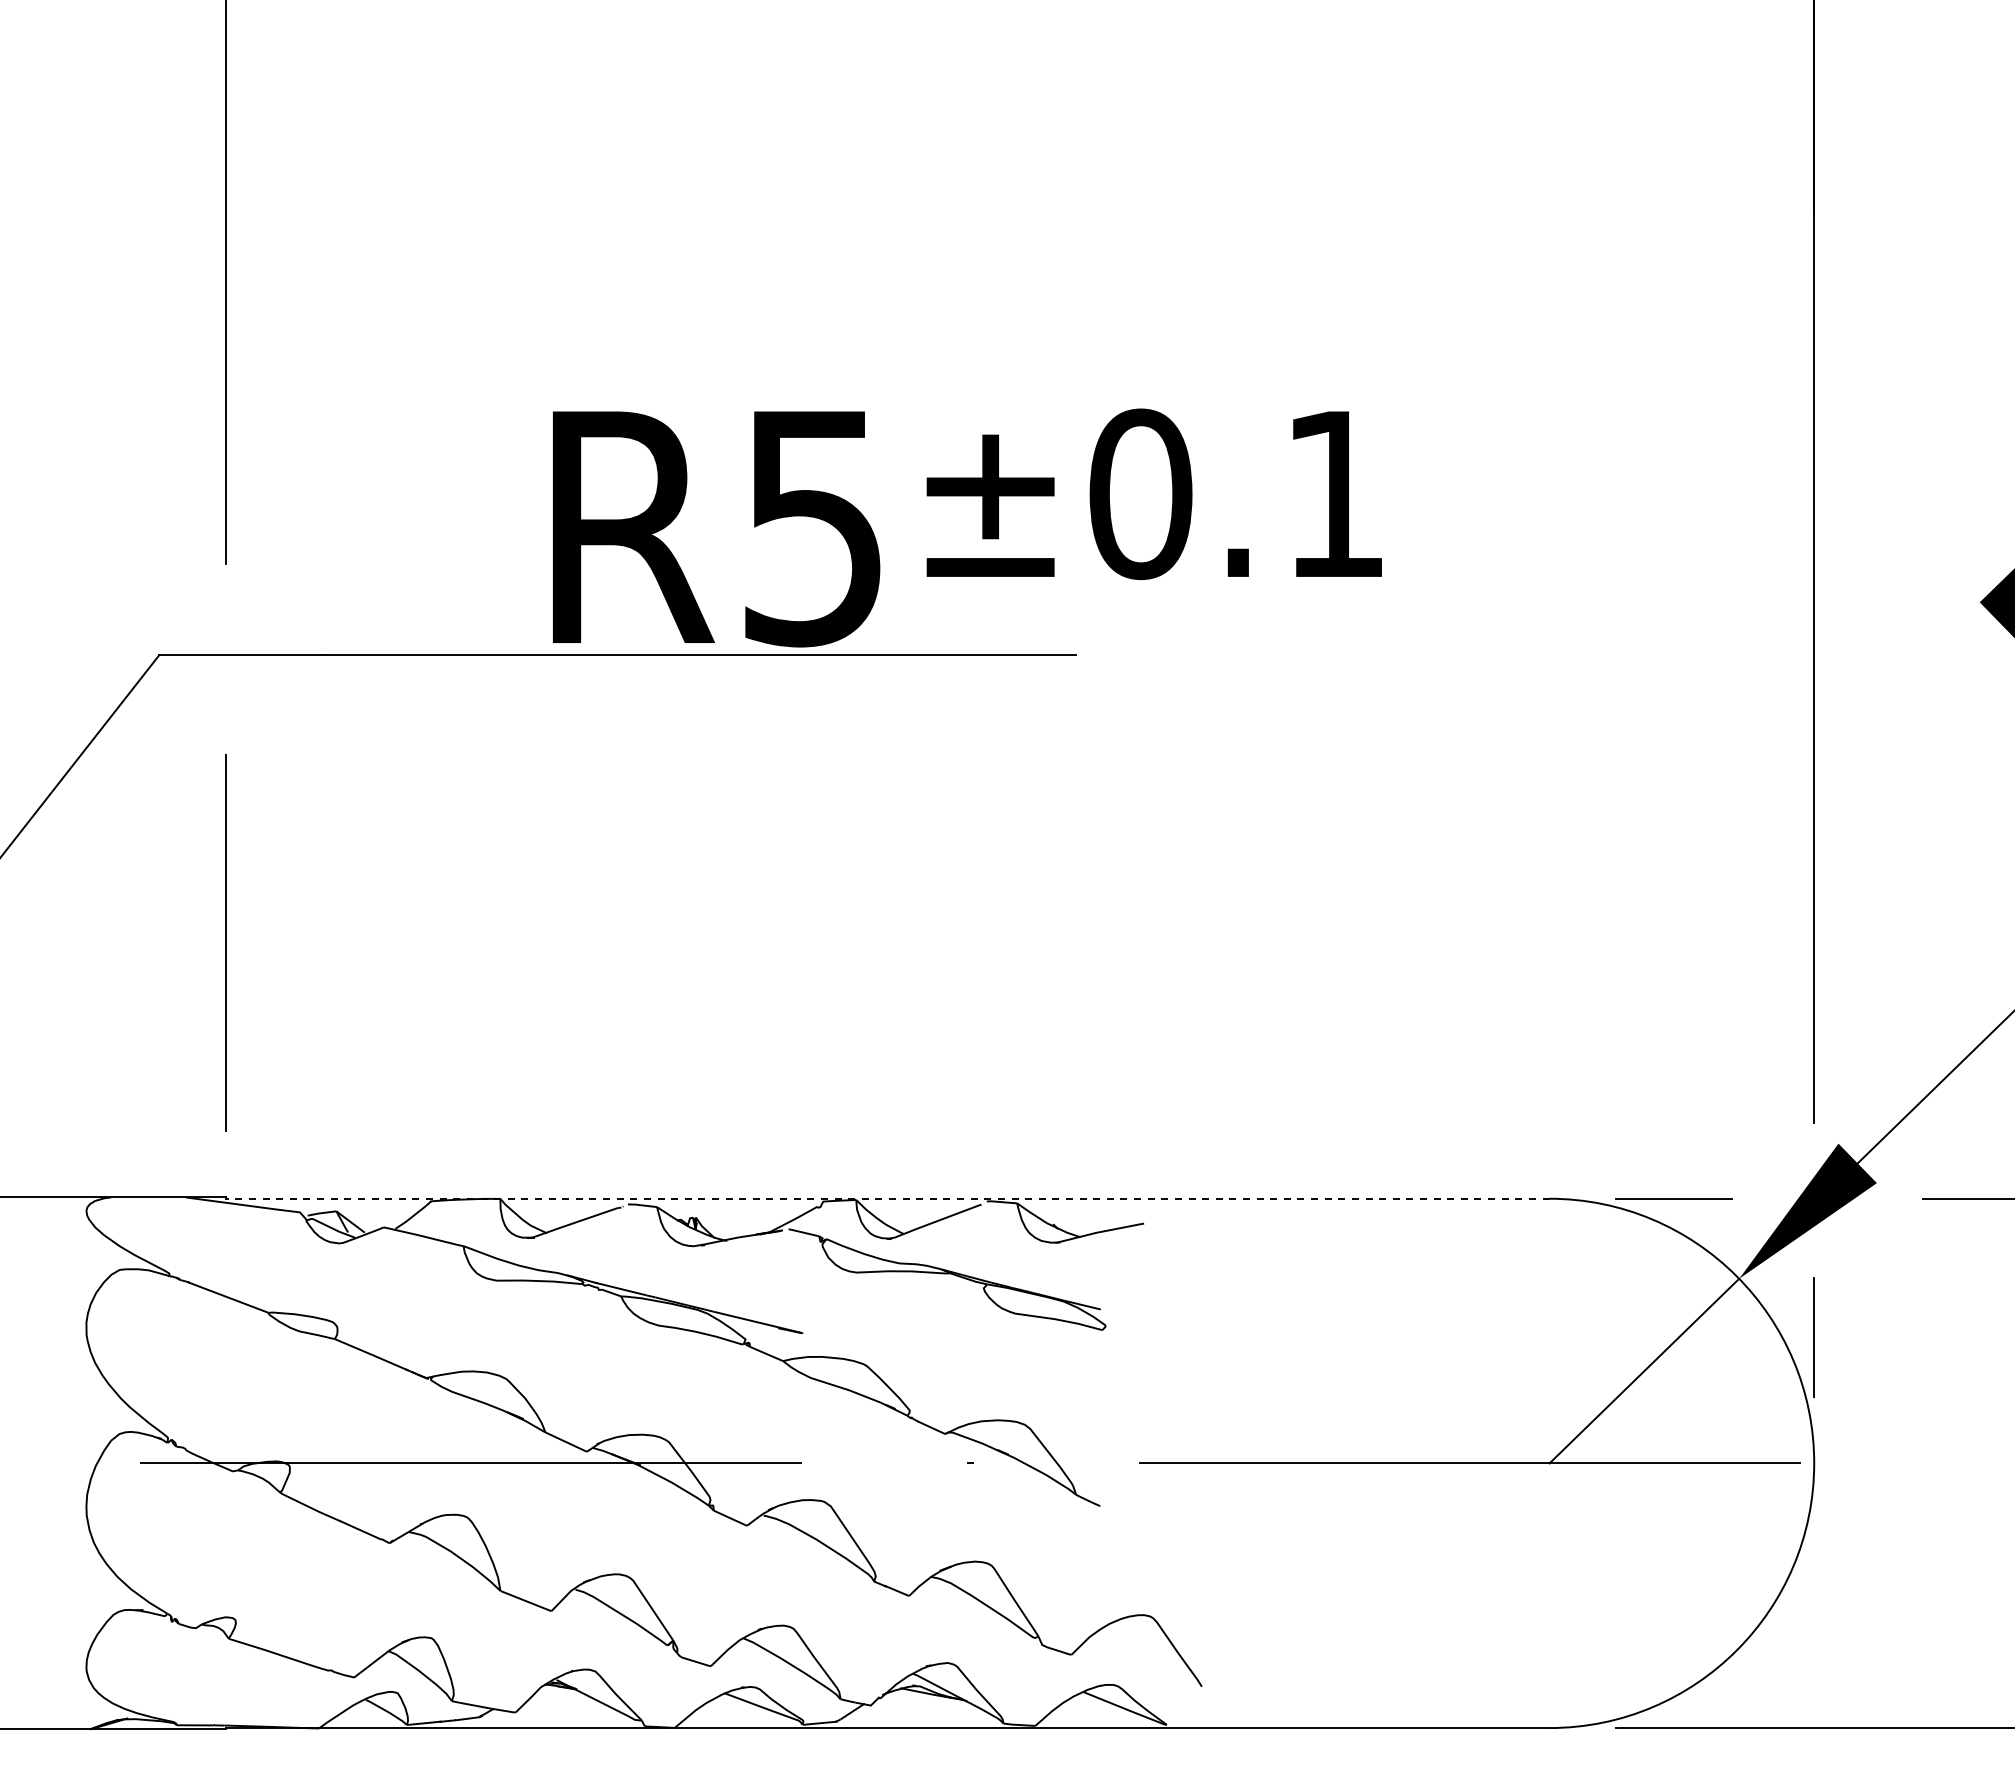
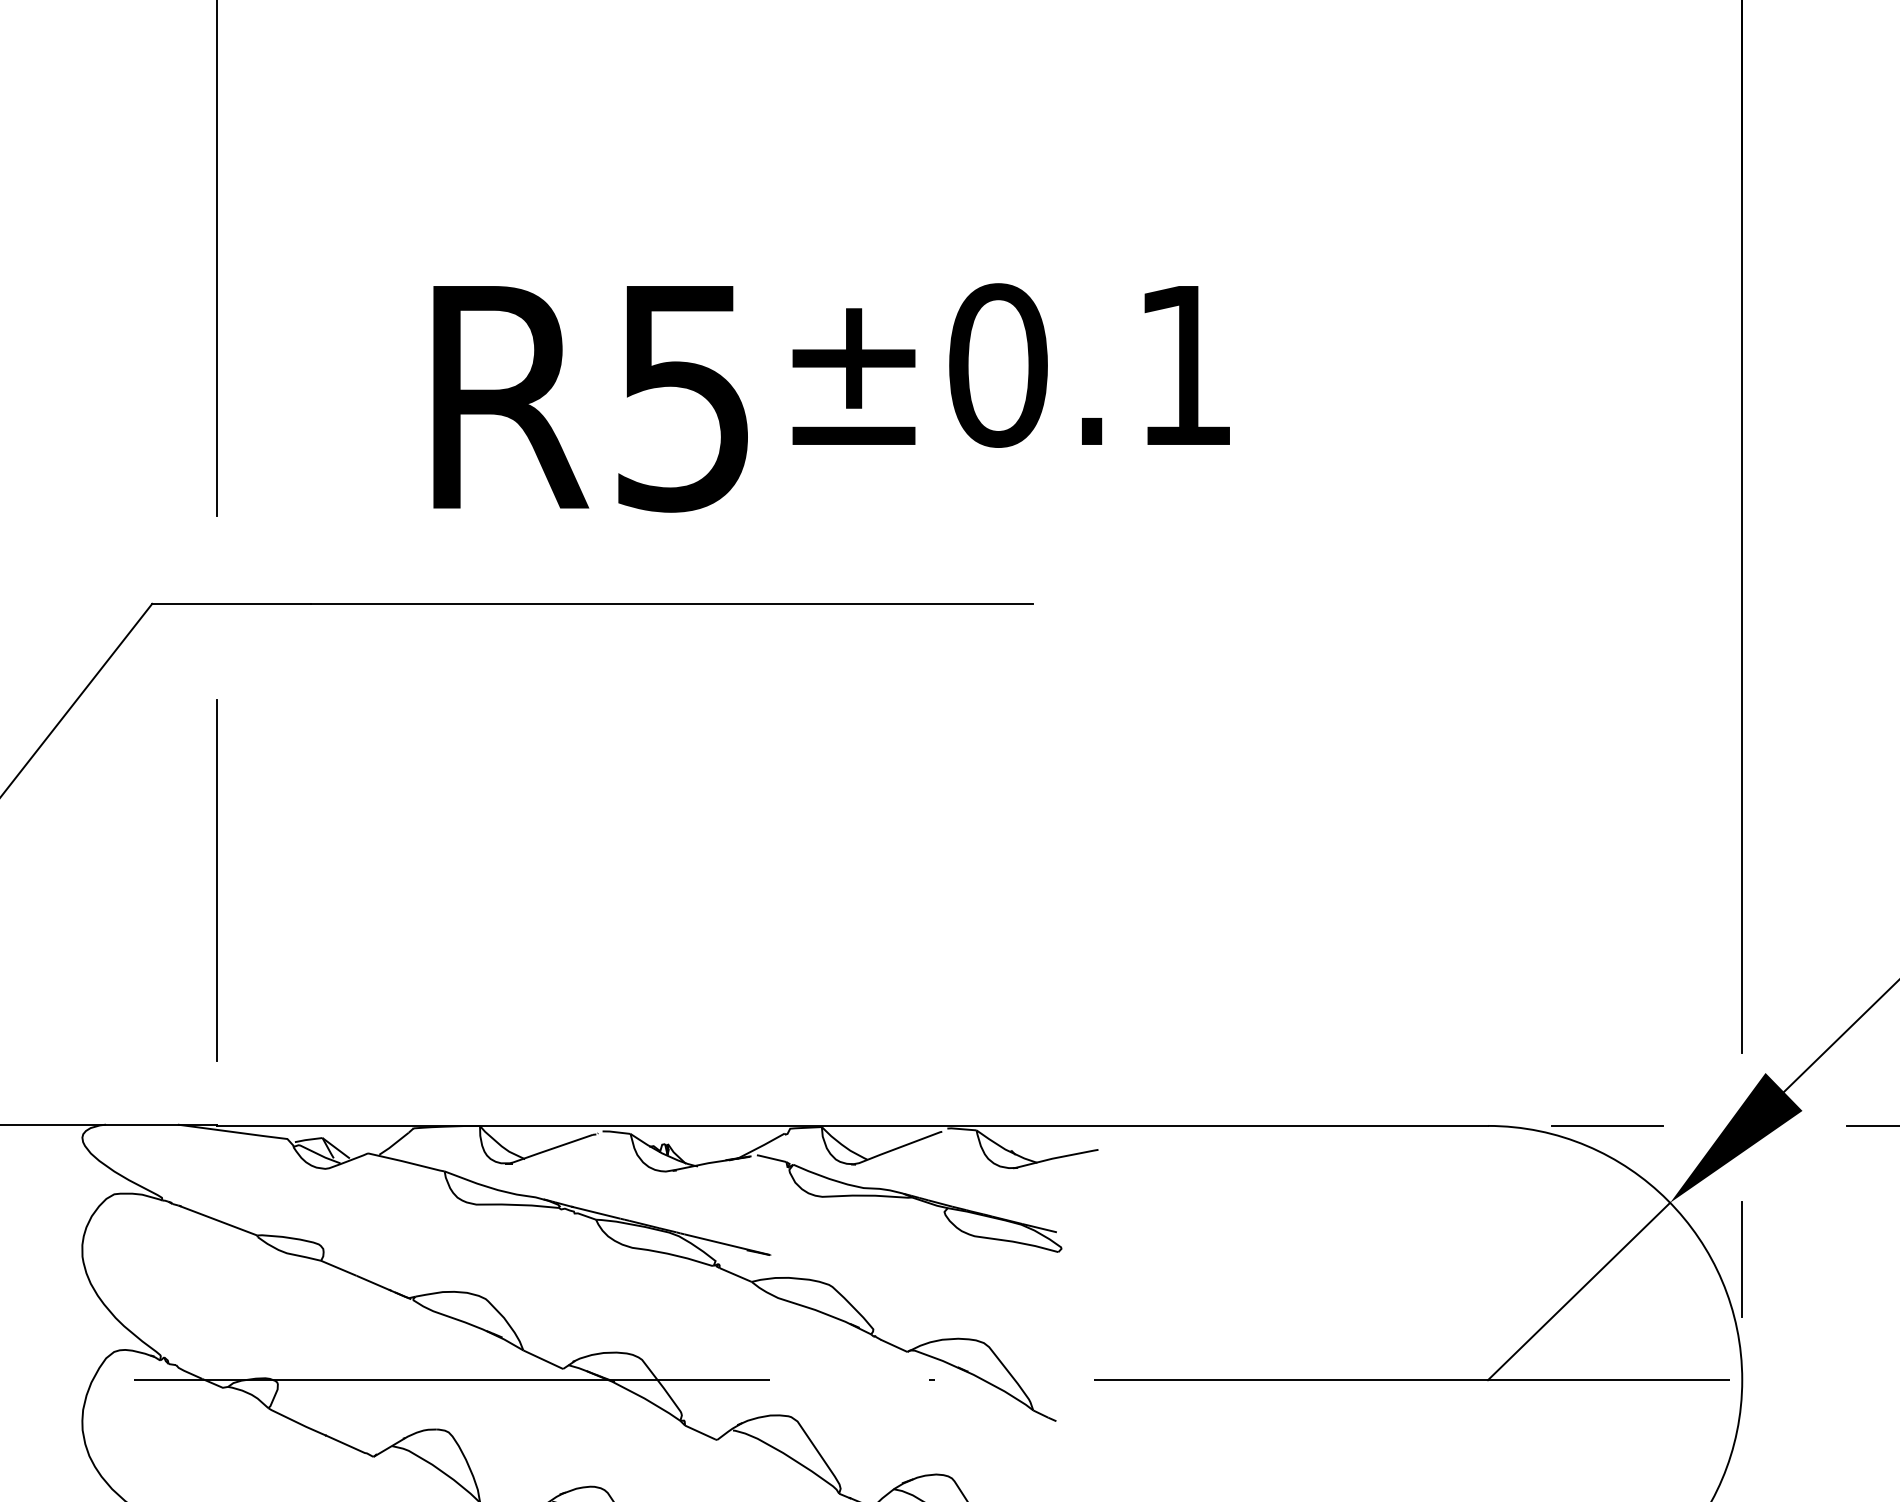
text: (967, 527) -> (831, 397), moved
line: (887, 1198) -> (851, 1125), dashed -> solid

